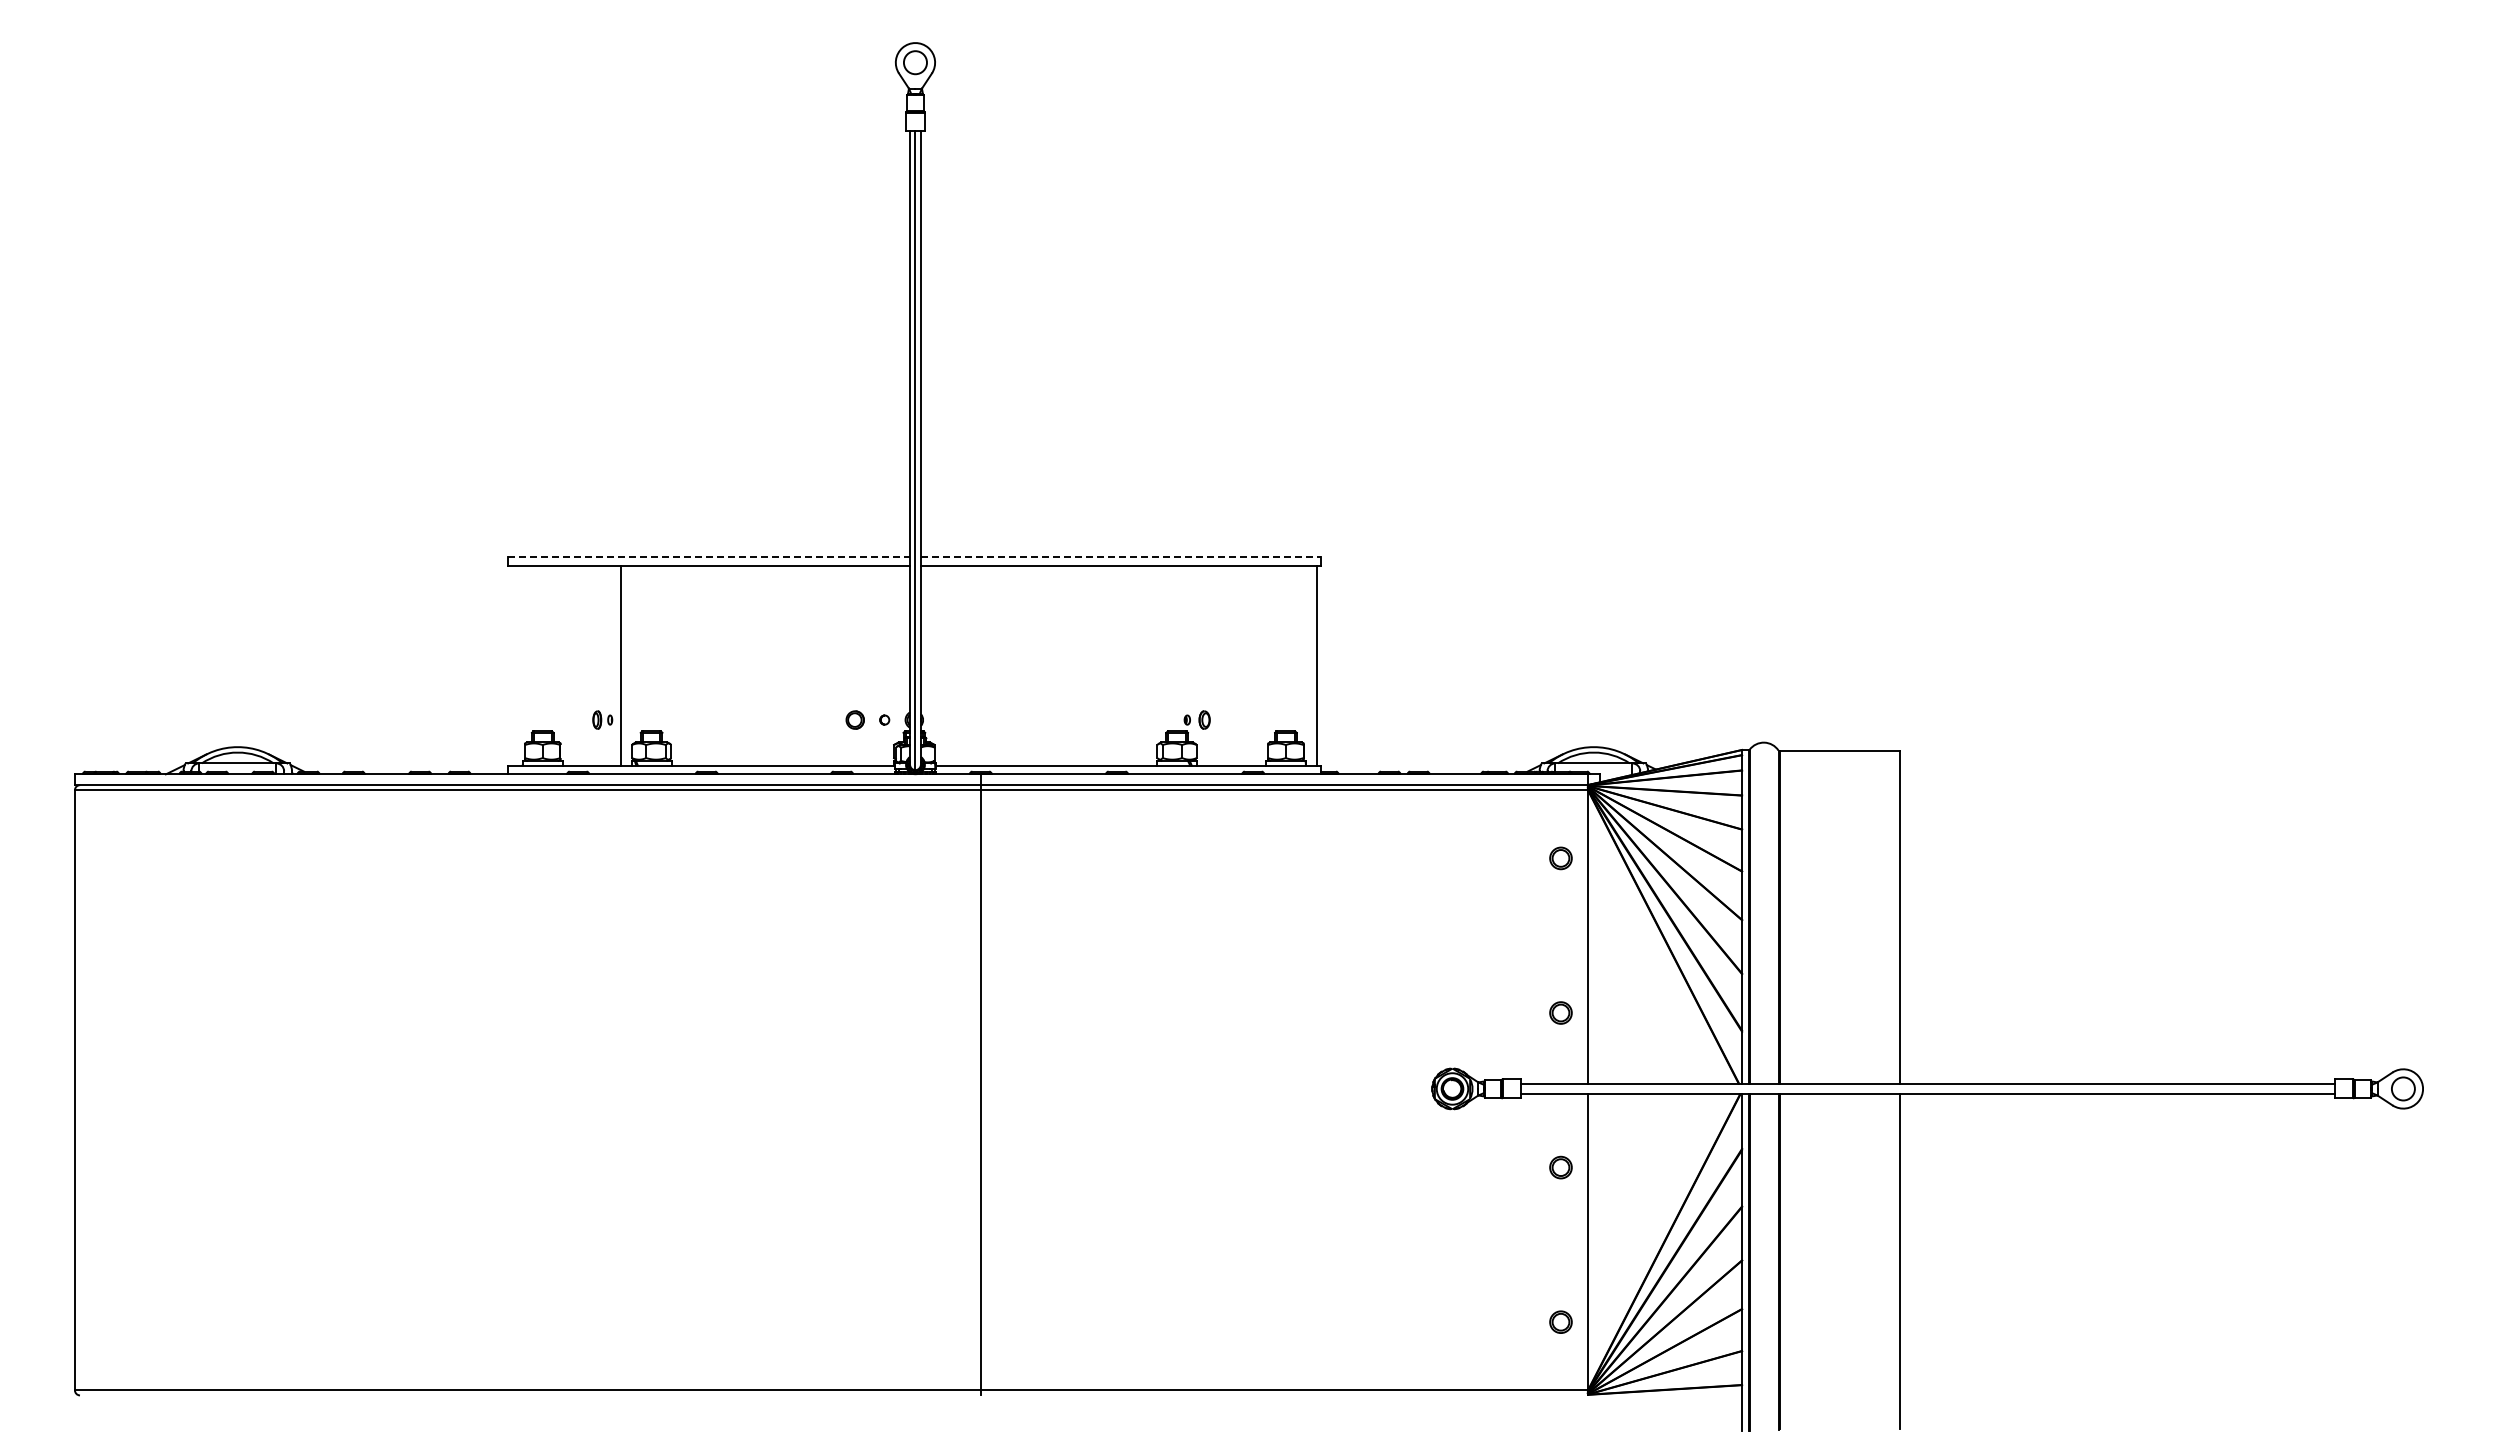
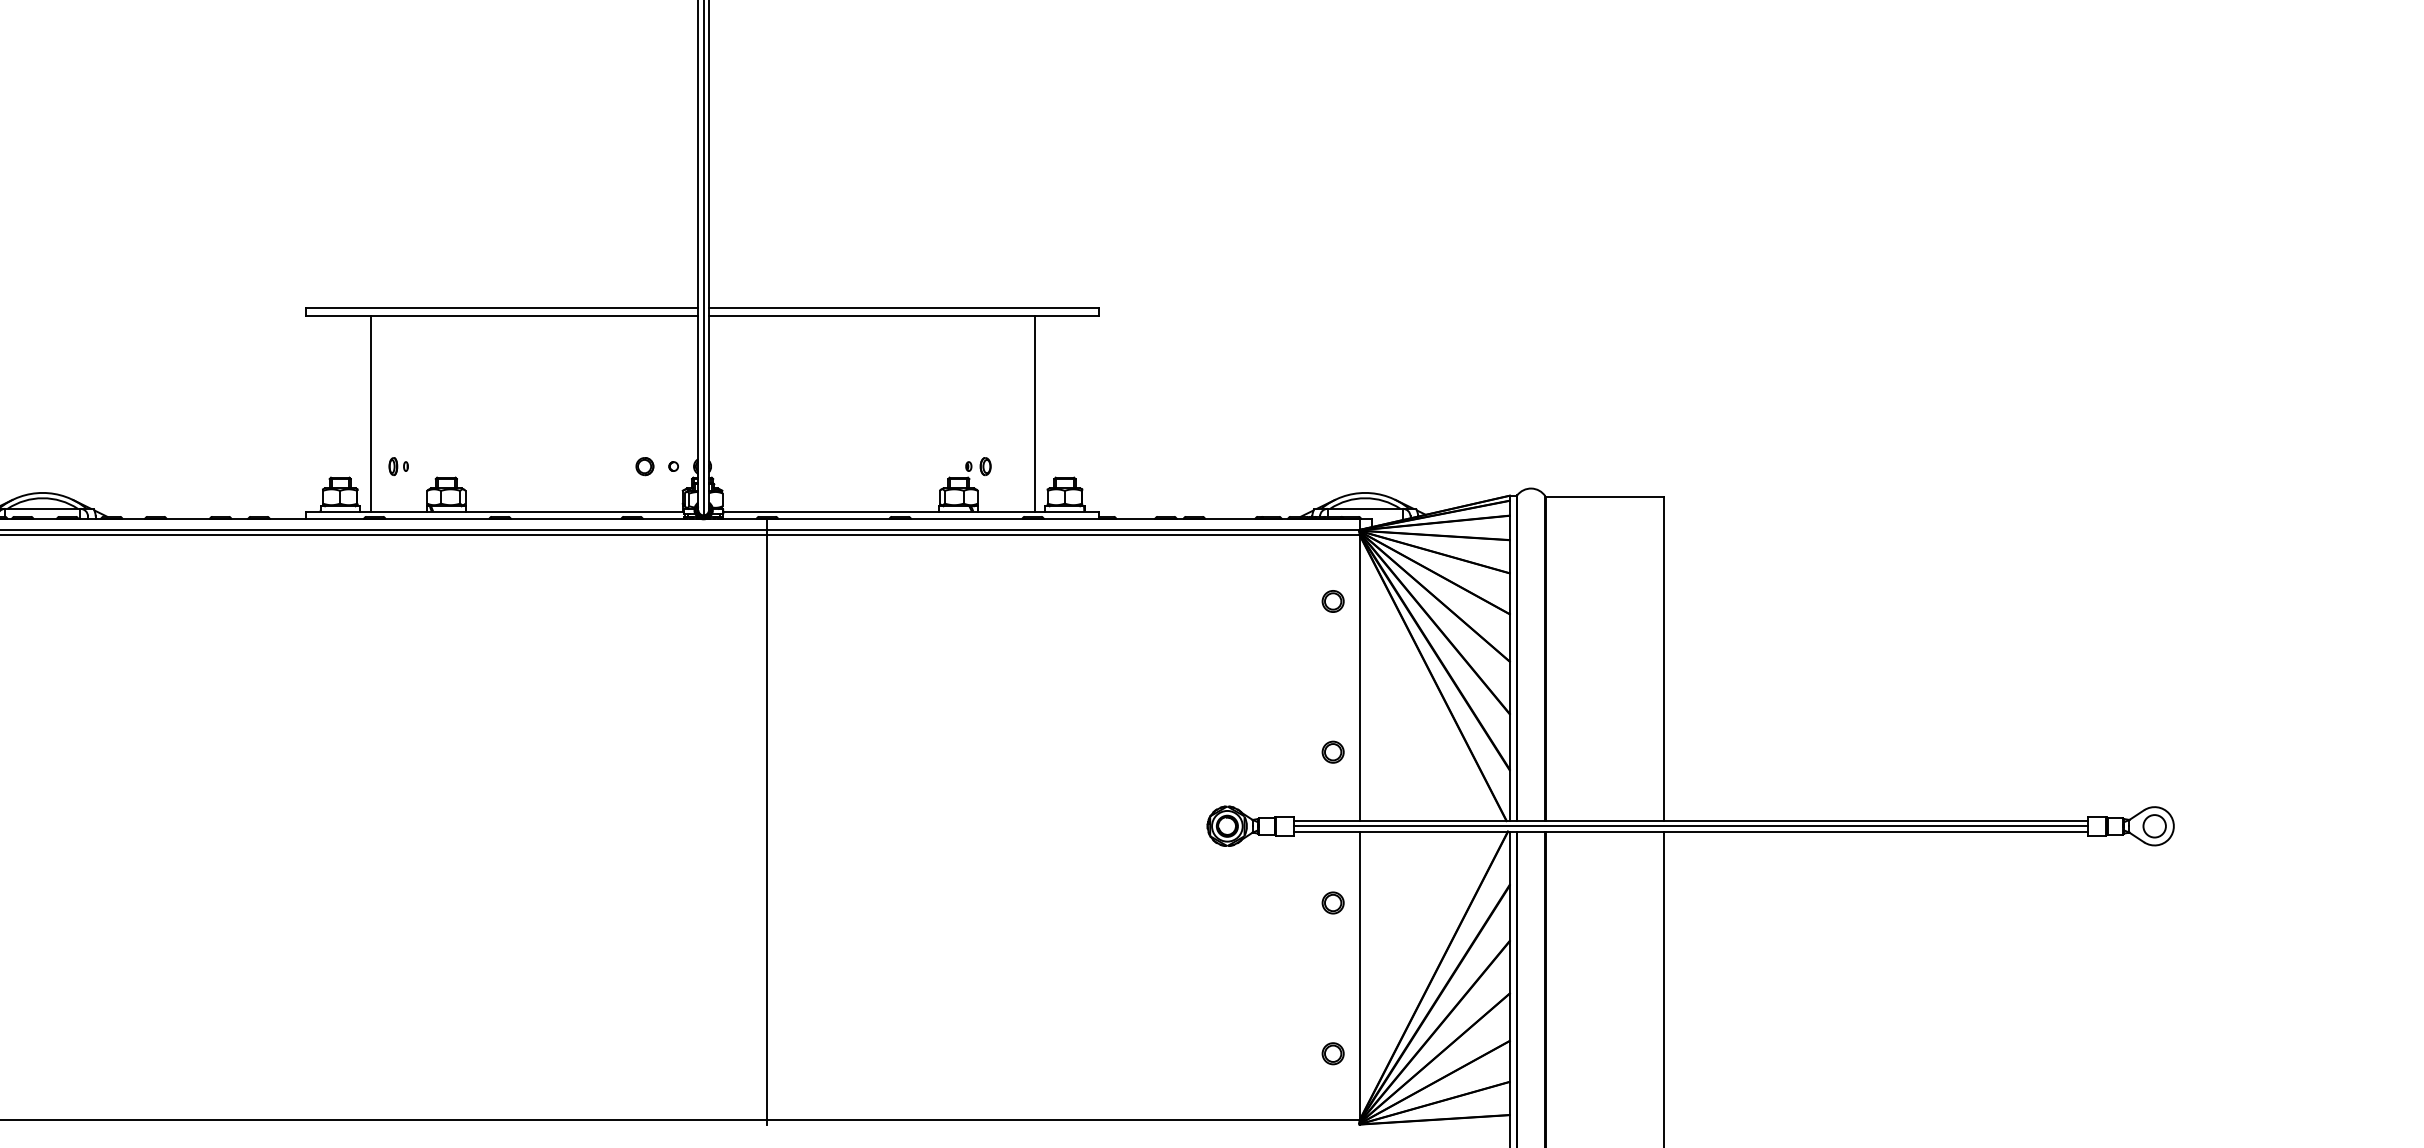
line: (709, 557) -> (502, 308), dashed -> solid
line: (1121, 557) -> (904, 308), dashed -> solid
line: (620, 665) -> (370, 413), moved
line: (1316, 665) -> (1034, 413), moved
line: (1927, 1088) -> (1690, 825), added

